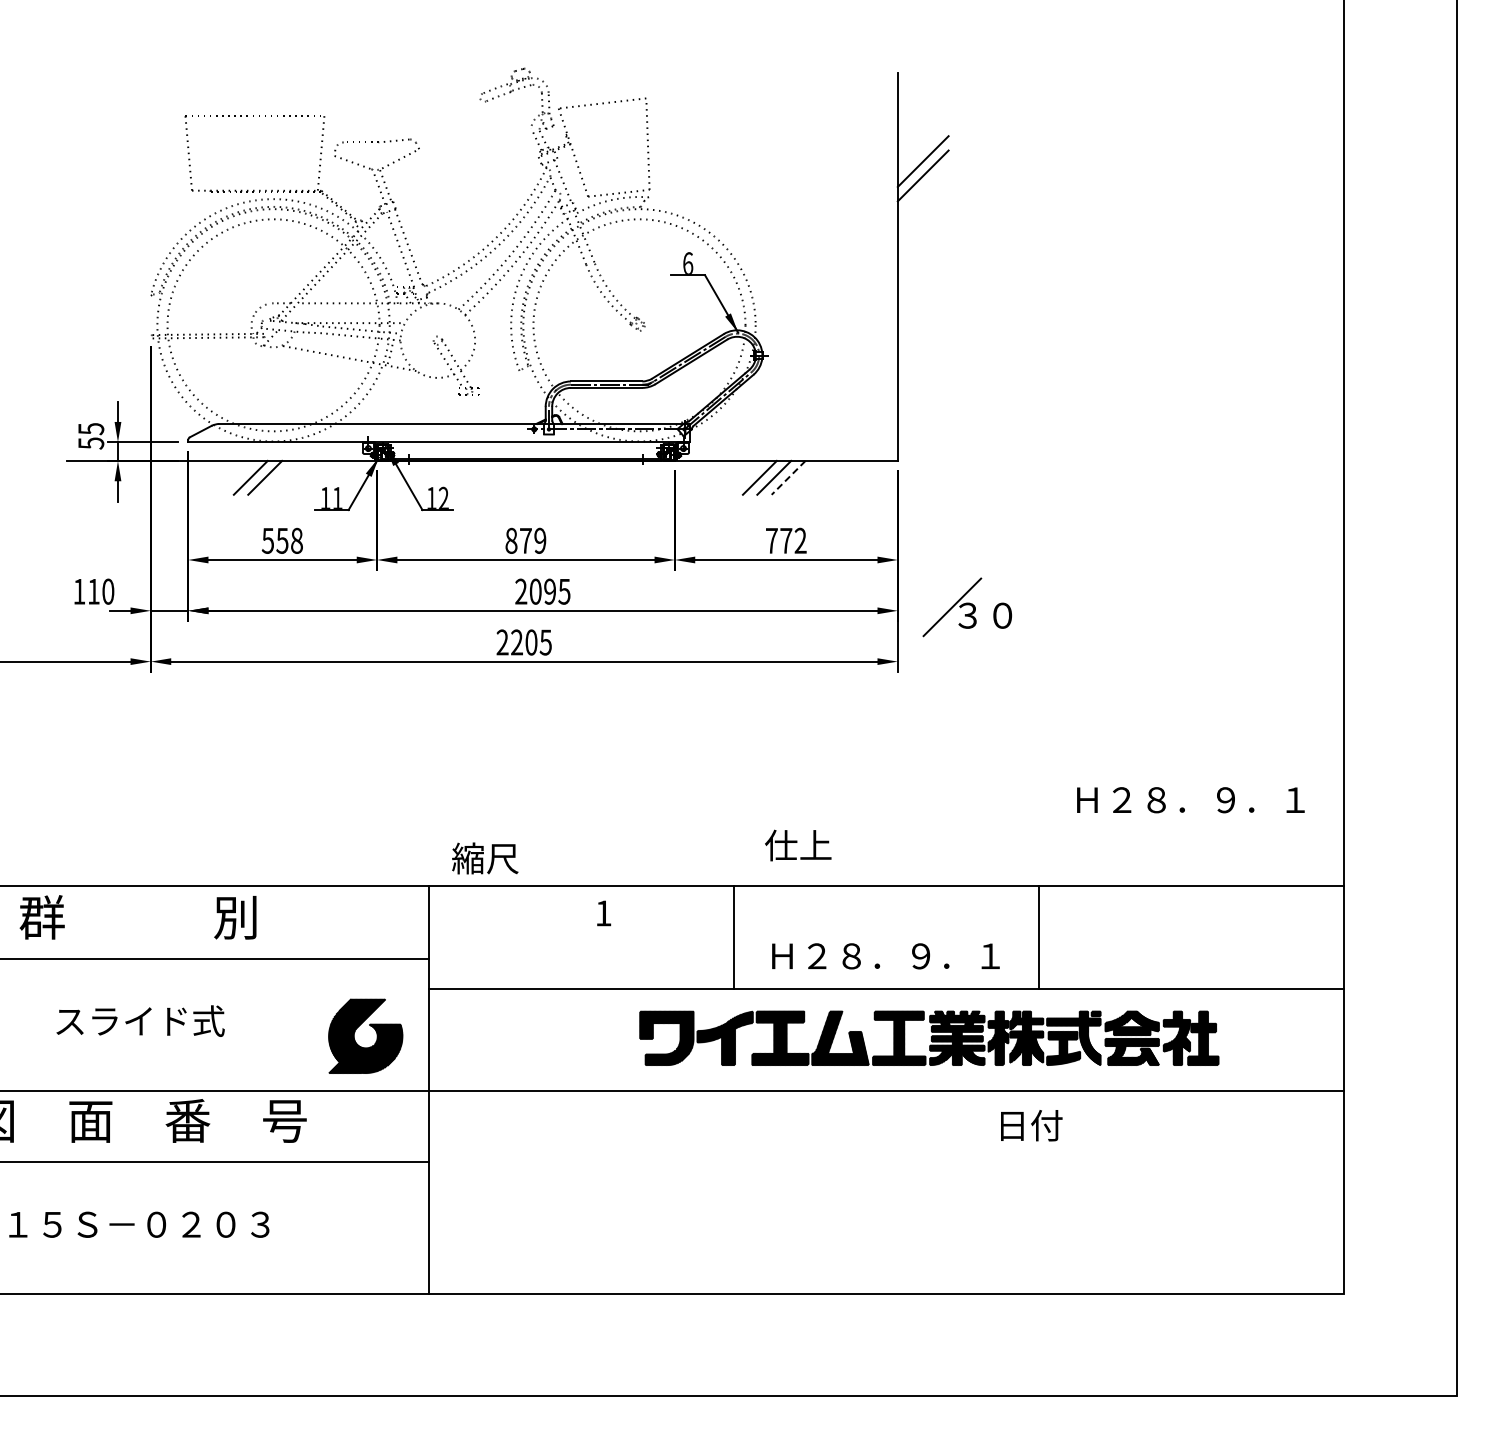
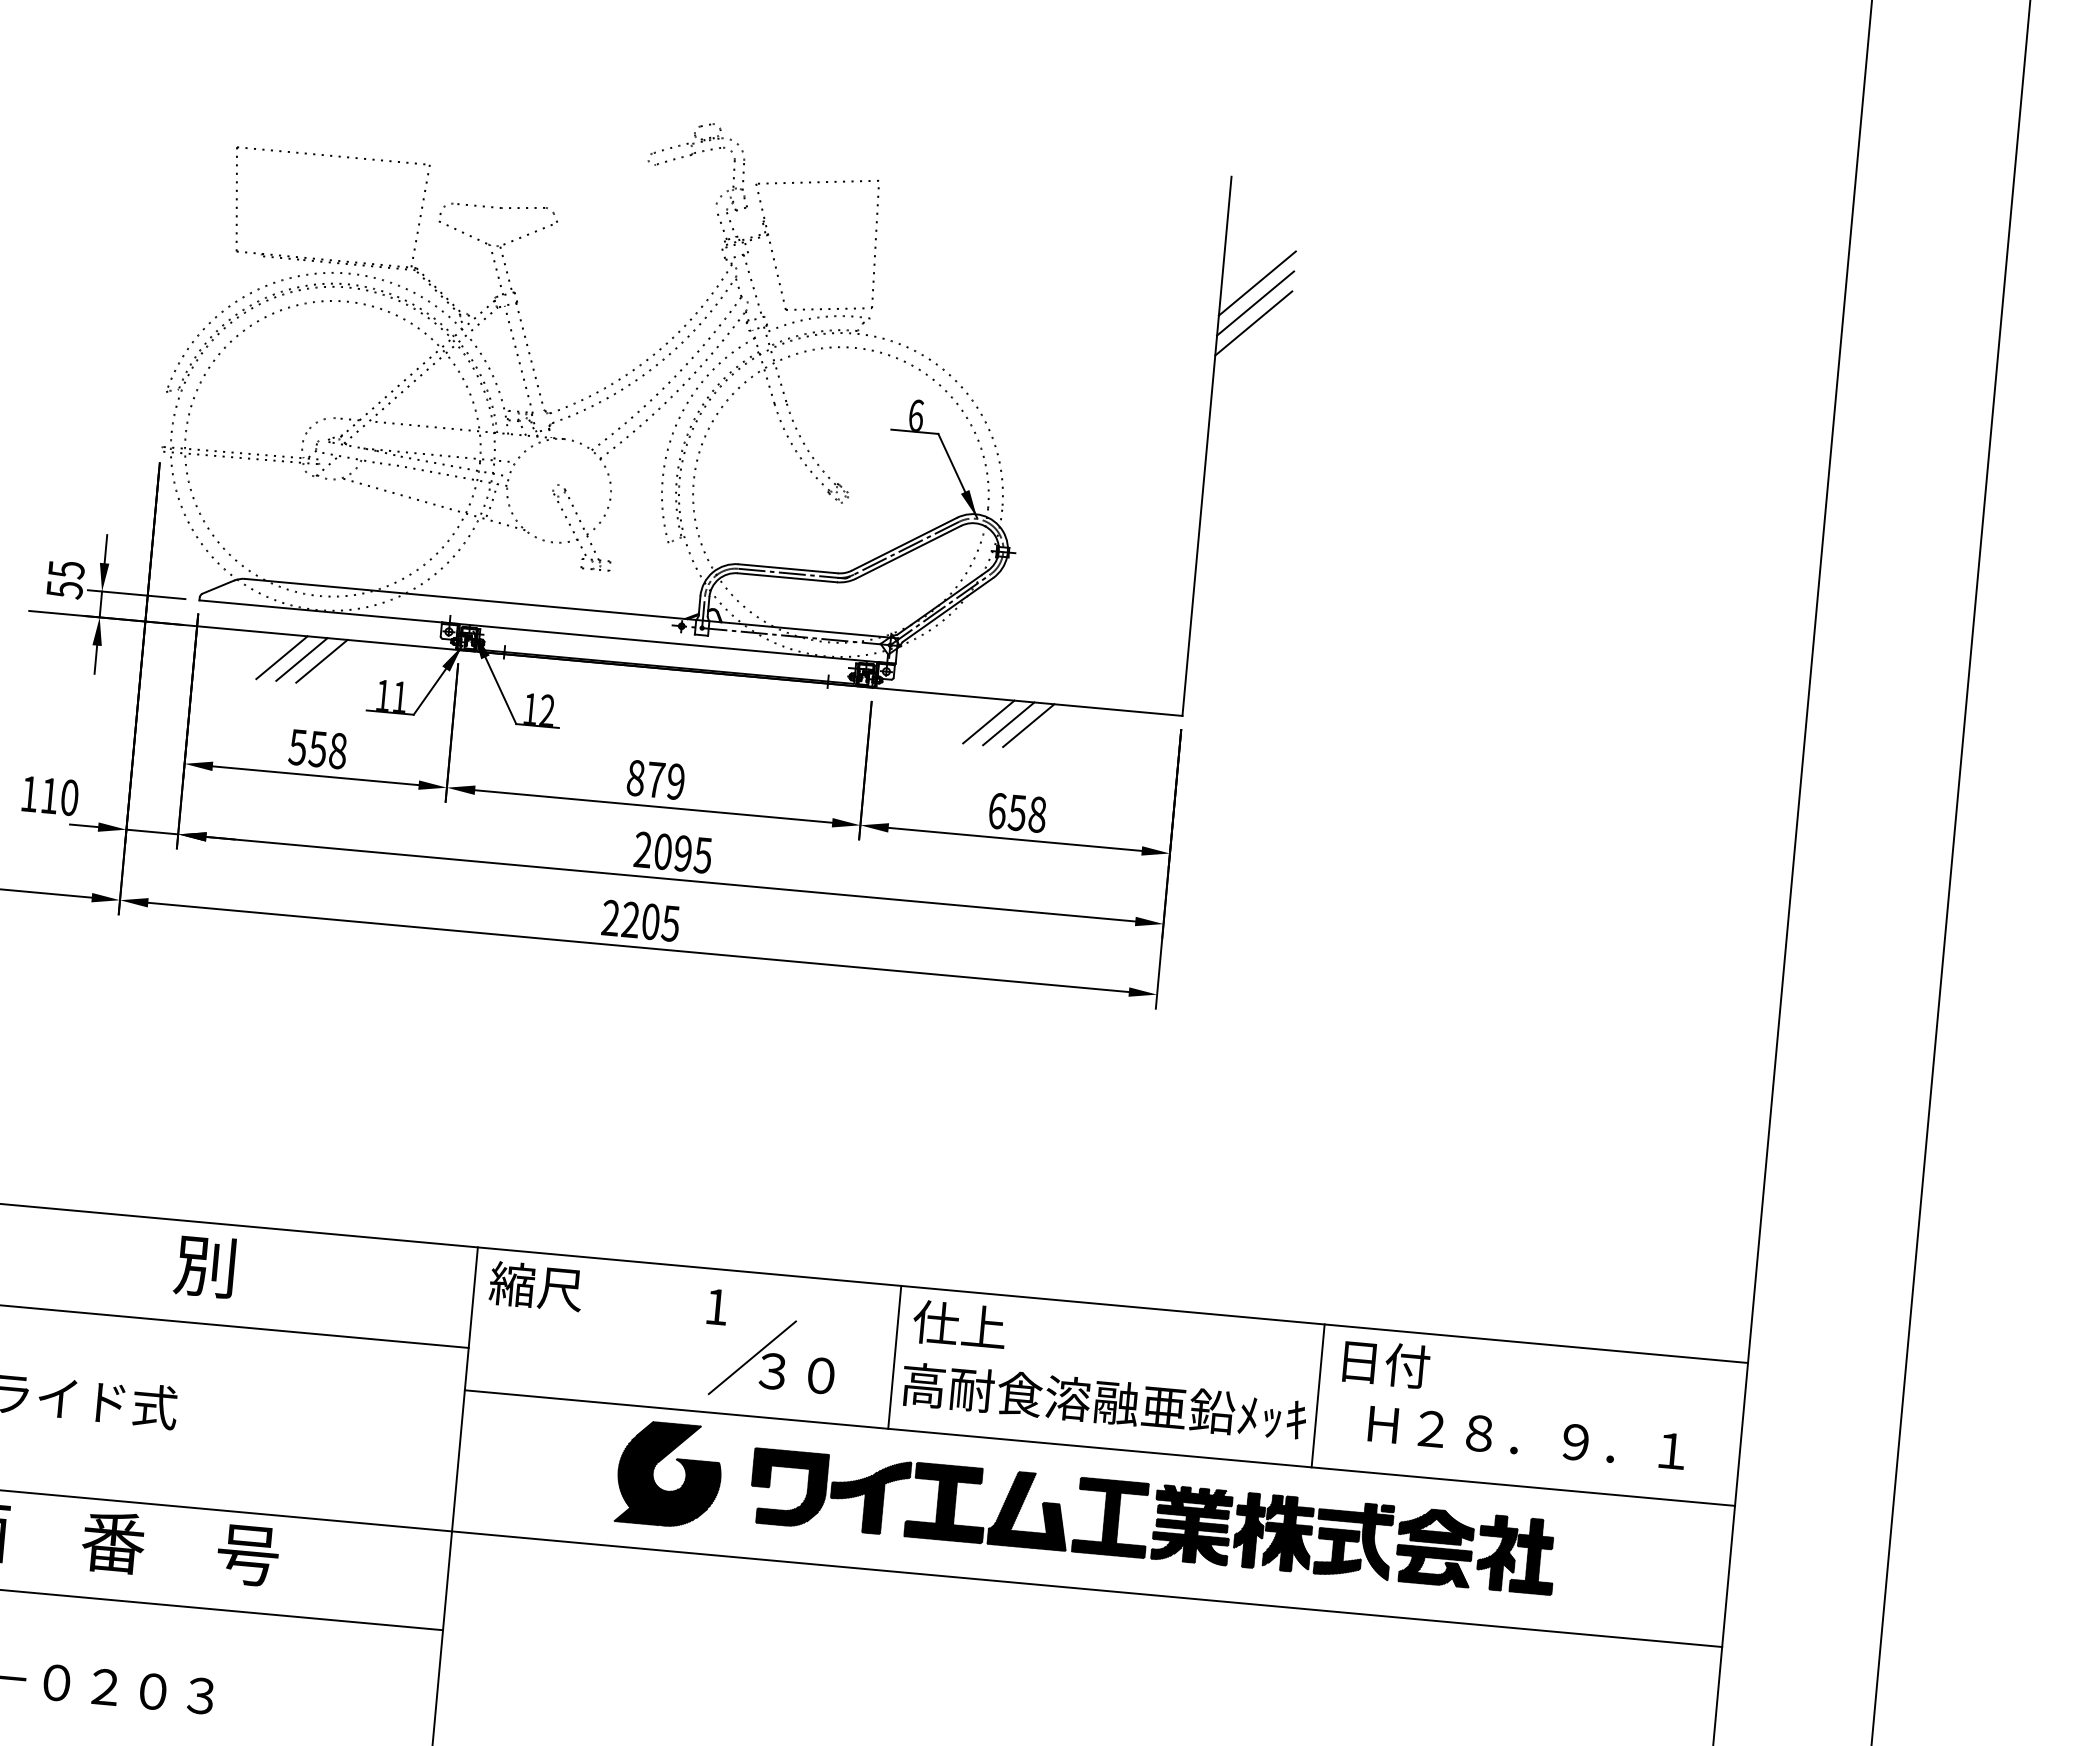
line: (922, 146) -> (1256, 282), added
line: (279, 477) -> (321, 660), added
line: (788, 477) -> (1028, 725), dashed -> solid
text: (786, 540) -> (1017, 812), 772 -> 658
part: (966, 607) -> (772, 1359), moved
text: (1190, 800) -> (1526, 1438), moved
text: (798, 845) -> (959, 1325), moved
text: (485, 858) -> (536, 1286), moved
text: (886, 955) -> (1104, 1401), Ｈ２８．９．１ -> 高耐食溶融亜鉛ﾒｯｷ
part: (370, 1026) -> (677, 1461), moved
text: (1031, 1125) -> (1386, 1363), moved

